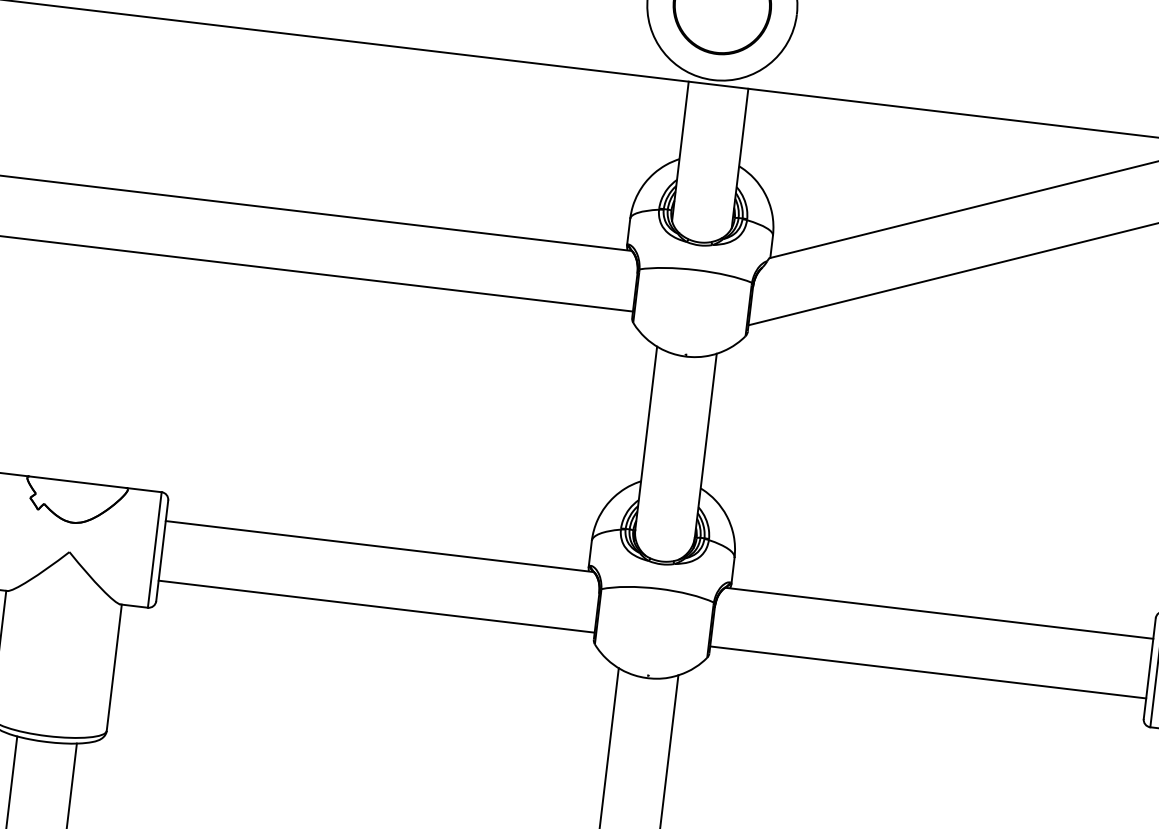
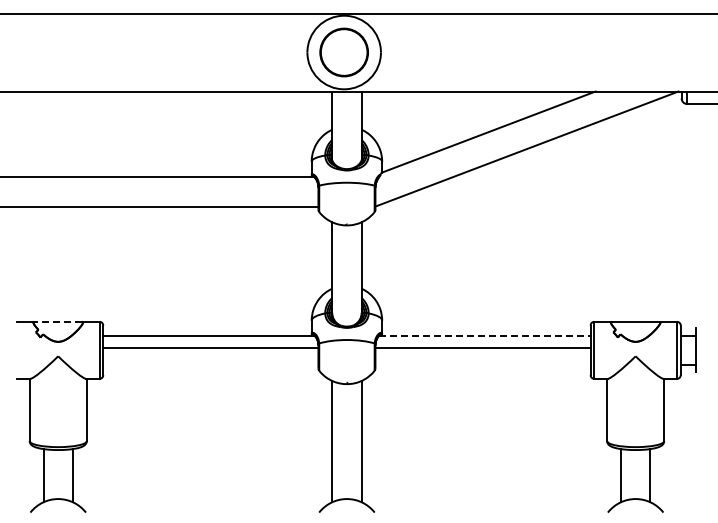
line: (76, 481) -> (57, 321), solid -> dashed
line: (375, 607) -> (210, 348), moved
line: (940, 613) -> (485, 335), solid -> dashed
line: (927, 673) -> (482, 348), moved

